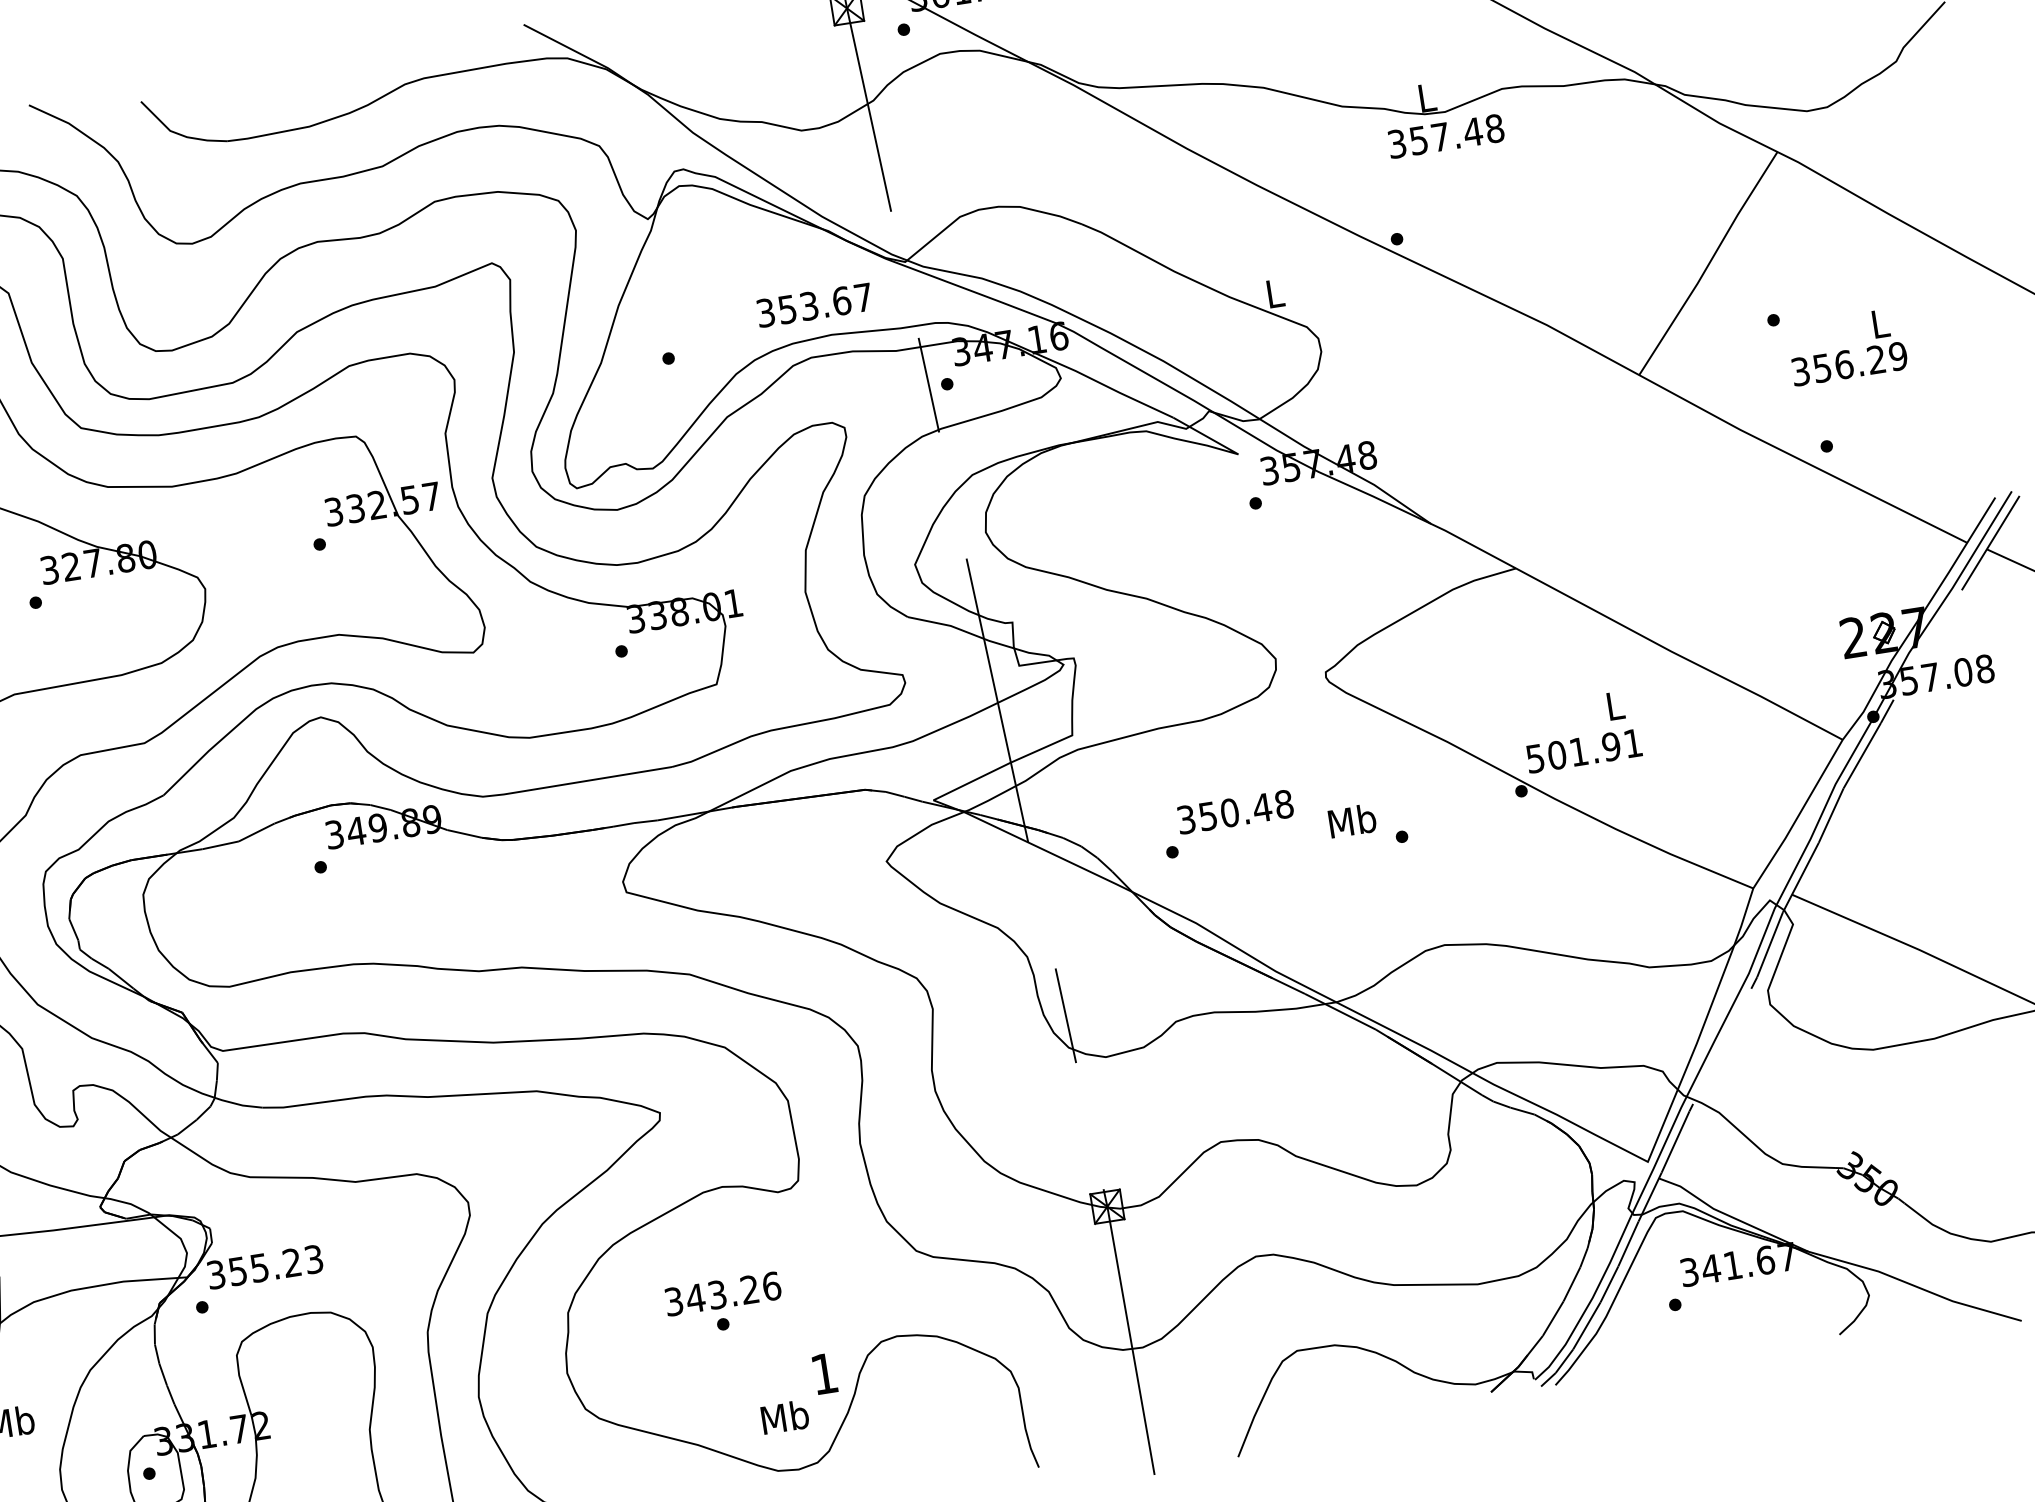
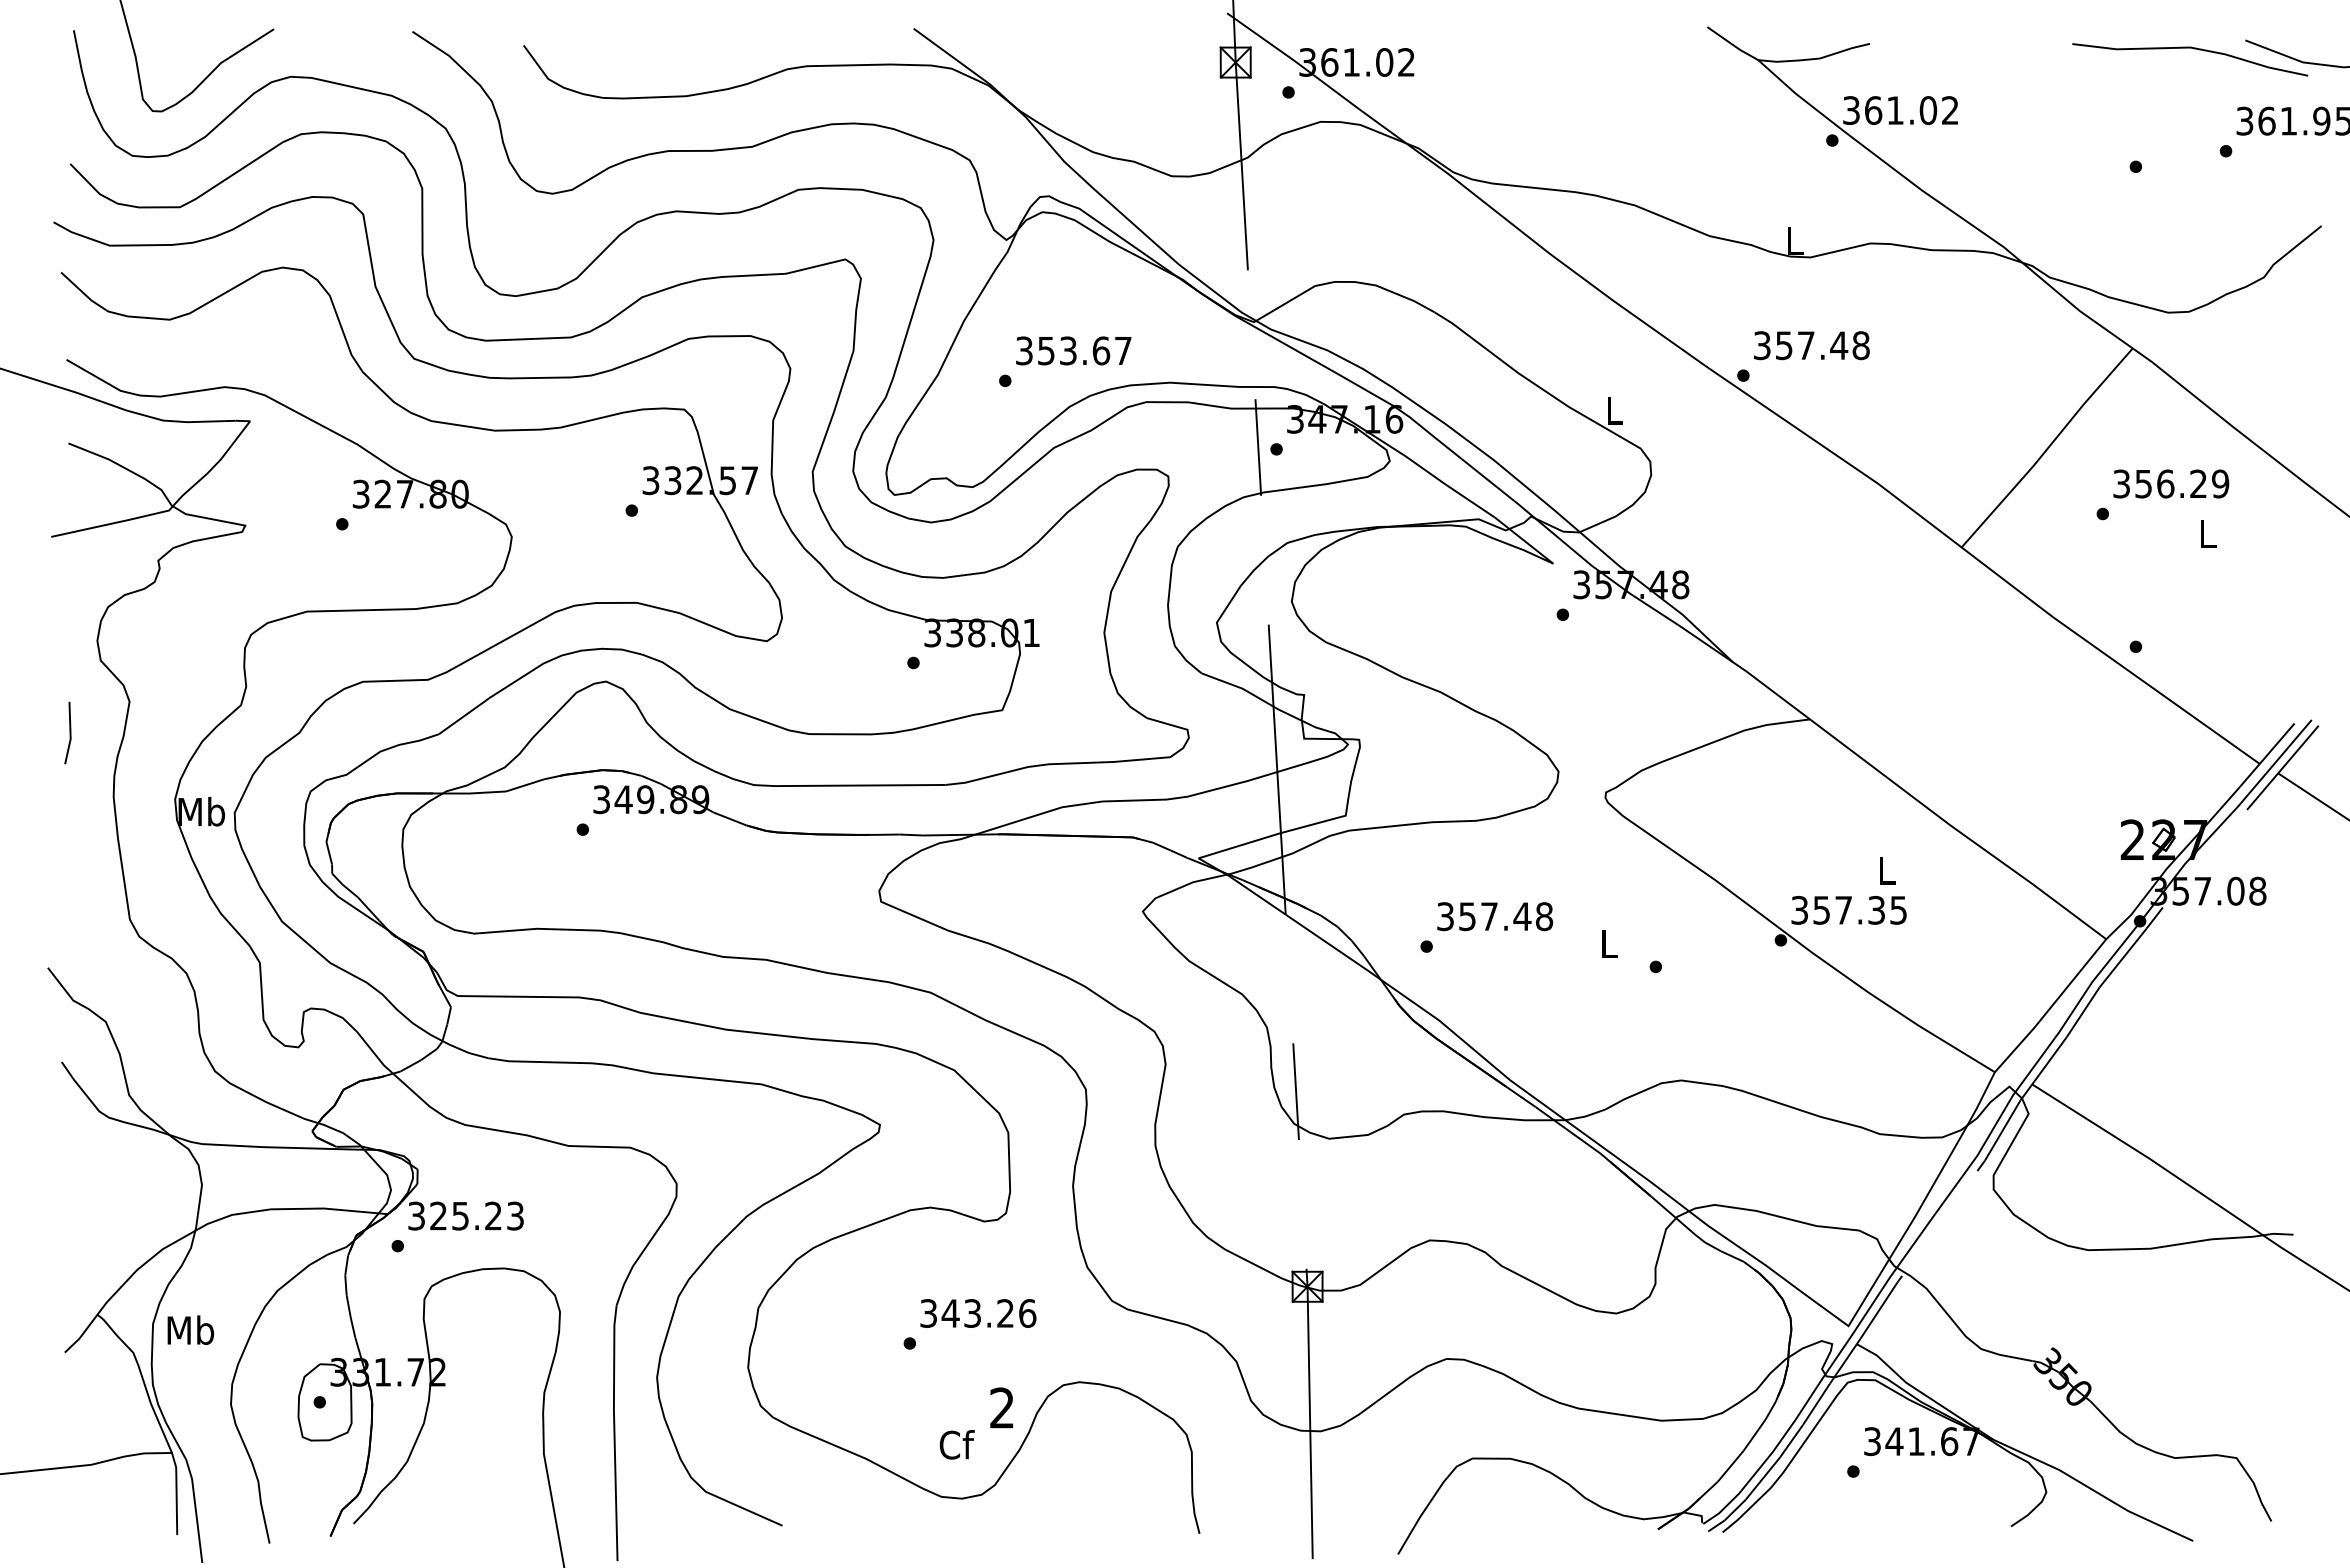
text: (1445, 136) -> (1811, 345), moved
text: (814, 304) -> (1073, 350), moved
text: (1849, 363) -> (2171, 483), moved
text: (1584, 750) -> (1849, 909), 501.91 -> 357.35
text: (1229, 812) -> (1489, 916), 350.48 -> 357.48
text: (1352, 820) -> (1609, 943), Mb -> L
text: (237, 1270) -> (438, 1215), 355.23 -> 325.23
text: (723, 1293) -> (978, 1313), moved
text: (823, 1373) -> (1001, 1407), 1 -> 2
text: (784, 1416) -> (956, 1444), Mb -> Cf

